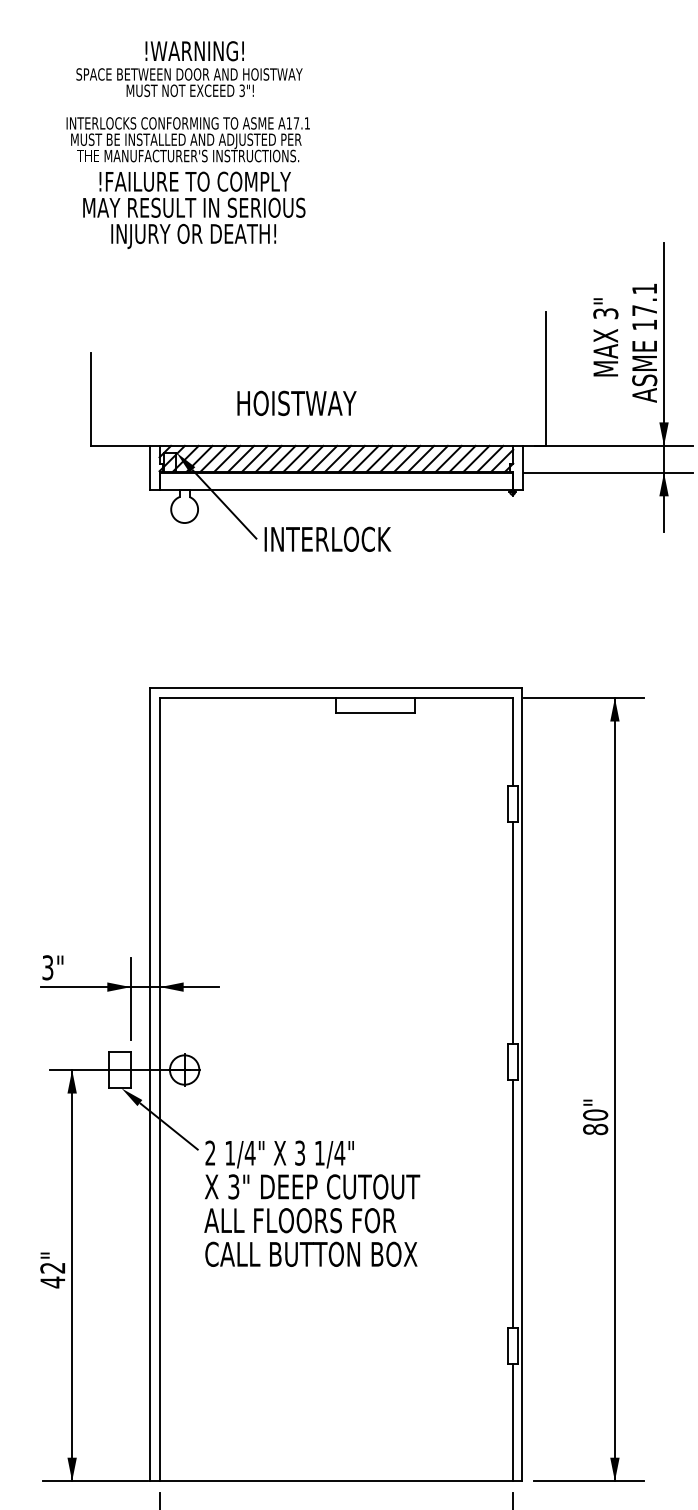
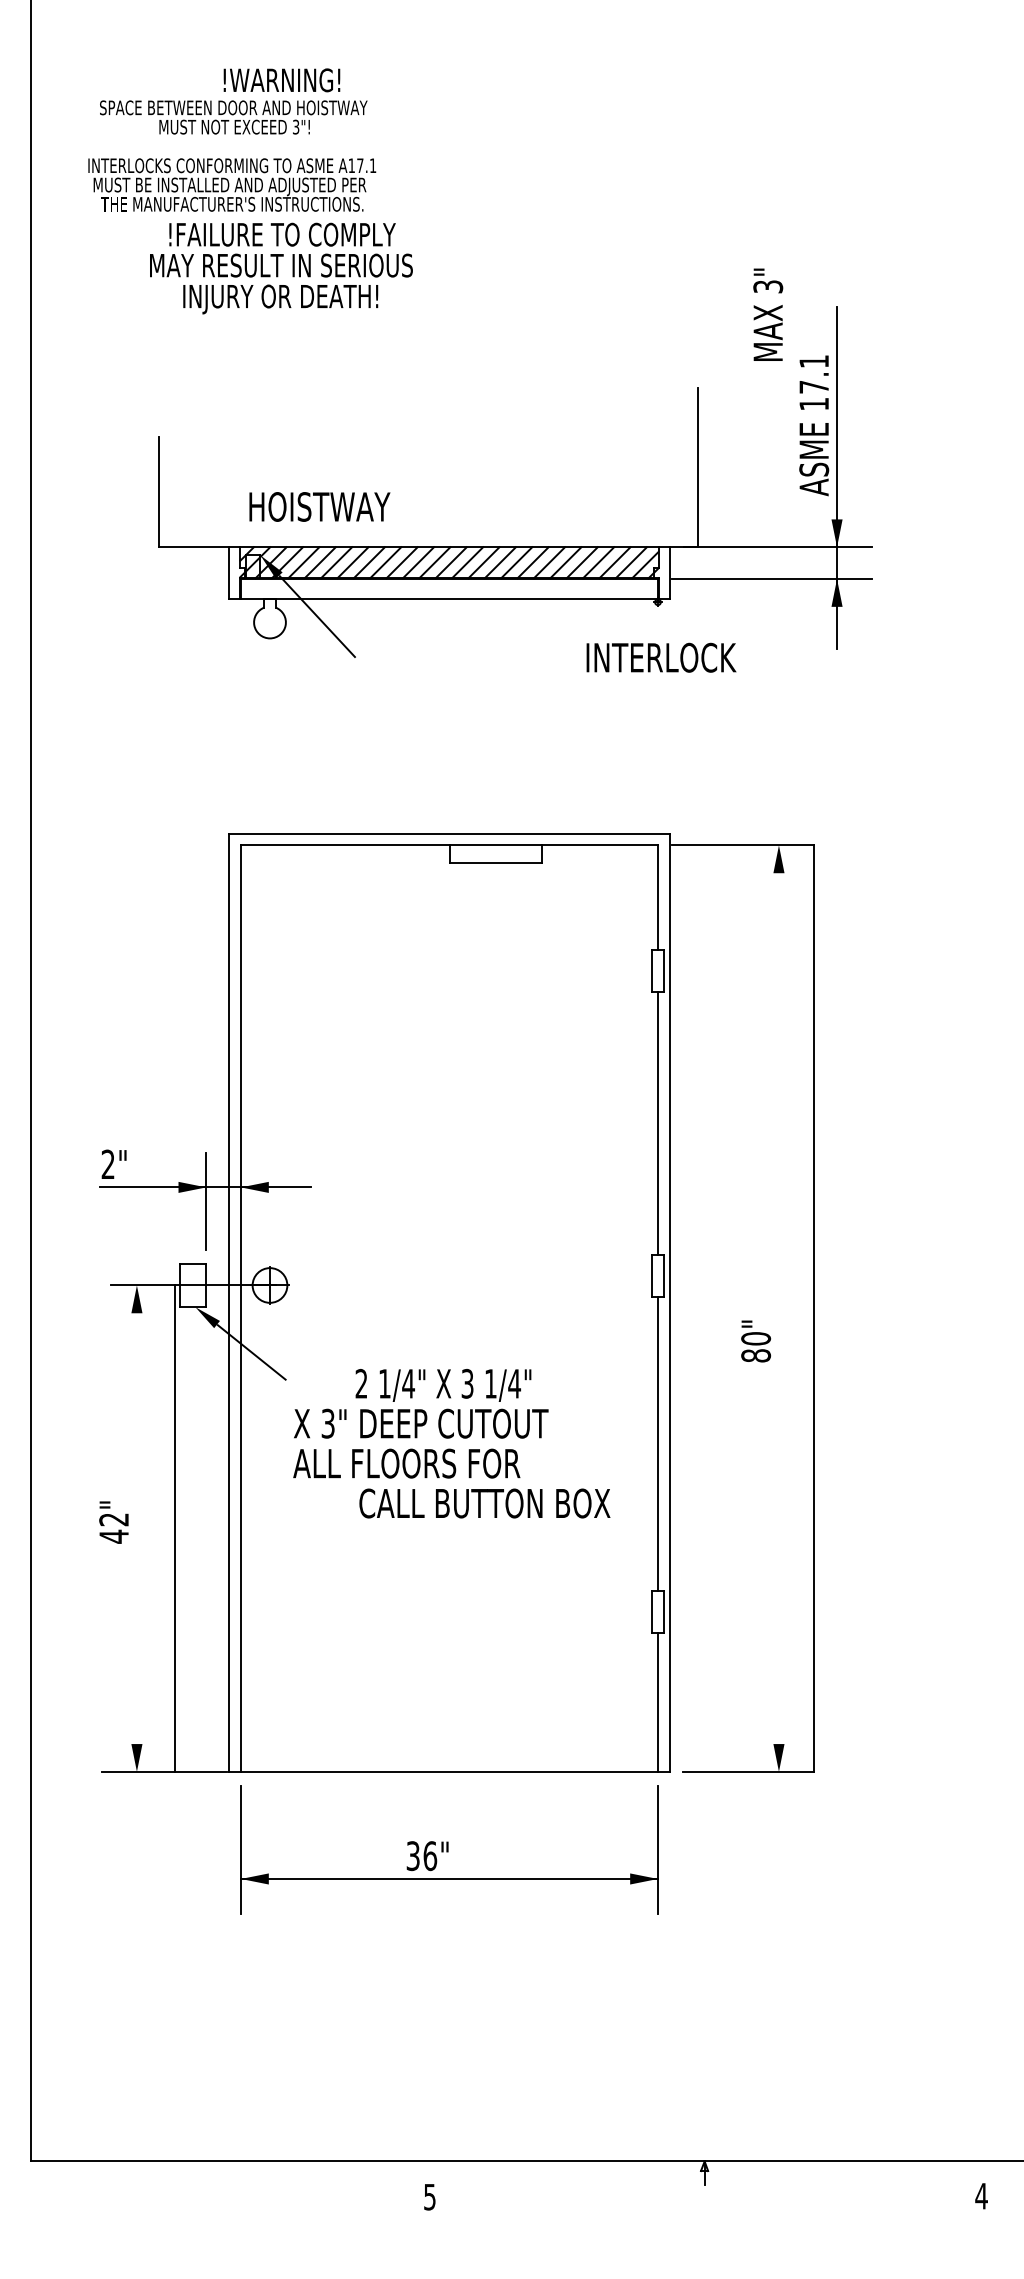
text: (188, 114) -> (232, 155), moved
text: (606, 337) -> (768, 314), moved
text: (296, 403) -> (319, 506), moved
text: (327, 539) -> (661, 657), moved
text: (47, 967) -> (107, 1164), 3" -> 2"
line: (614, 1089) -> (813, 1308), moved
text: (279, 1154) -> (443, 1385), moved
text: (311, 1254) -> (484, 1503), moved
line: (71, 1275) -> (174, 1528), moved

